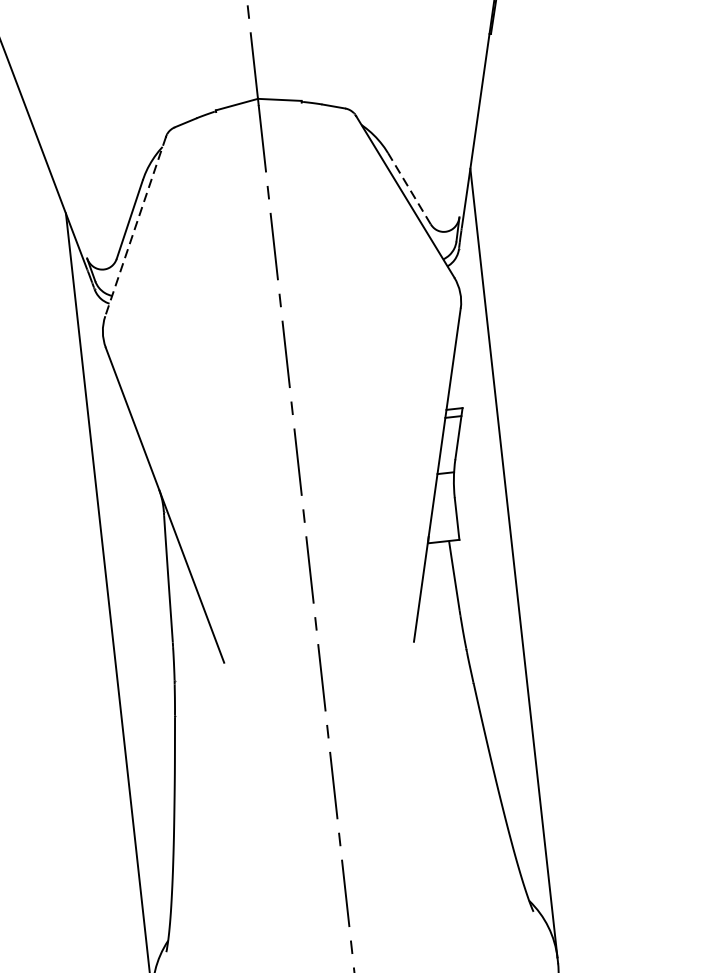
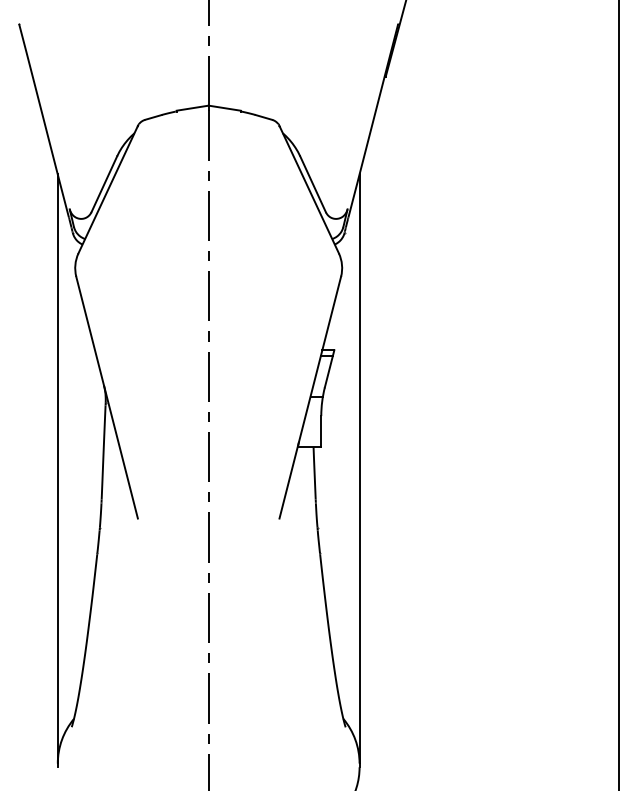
line: (410, 189) -> (313, 184), dashed -> solid
line: (134, 227) -> (107, 190), dashed -> solid

